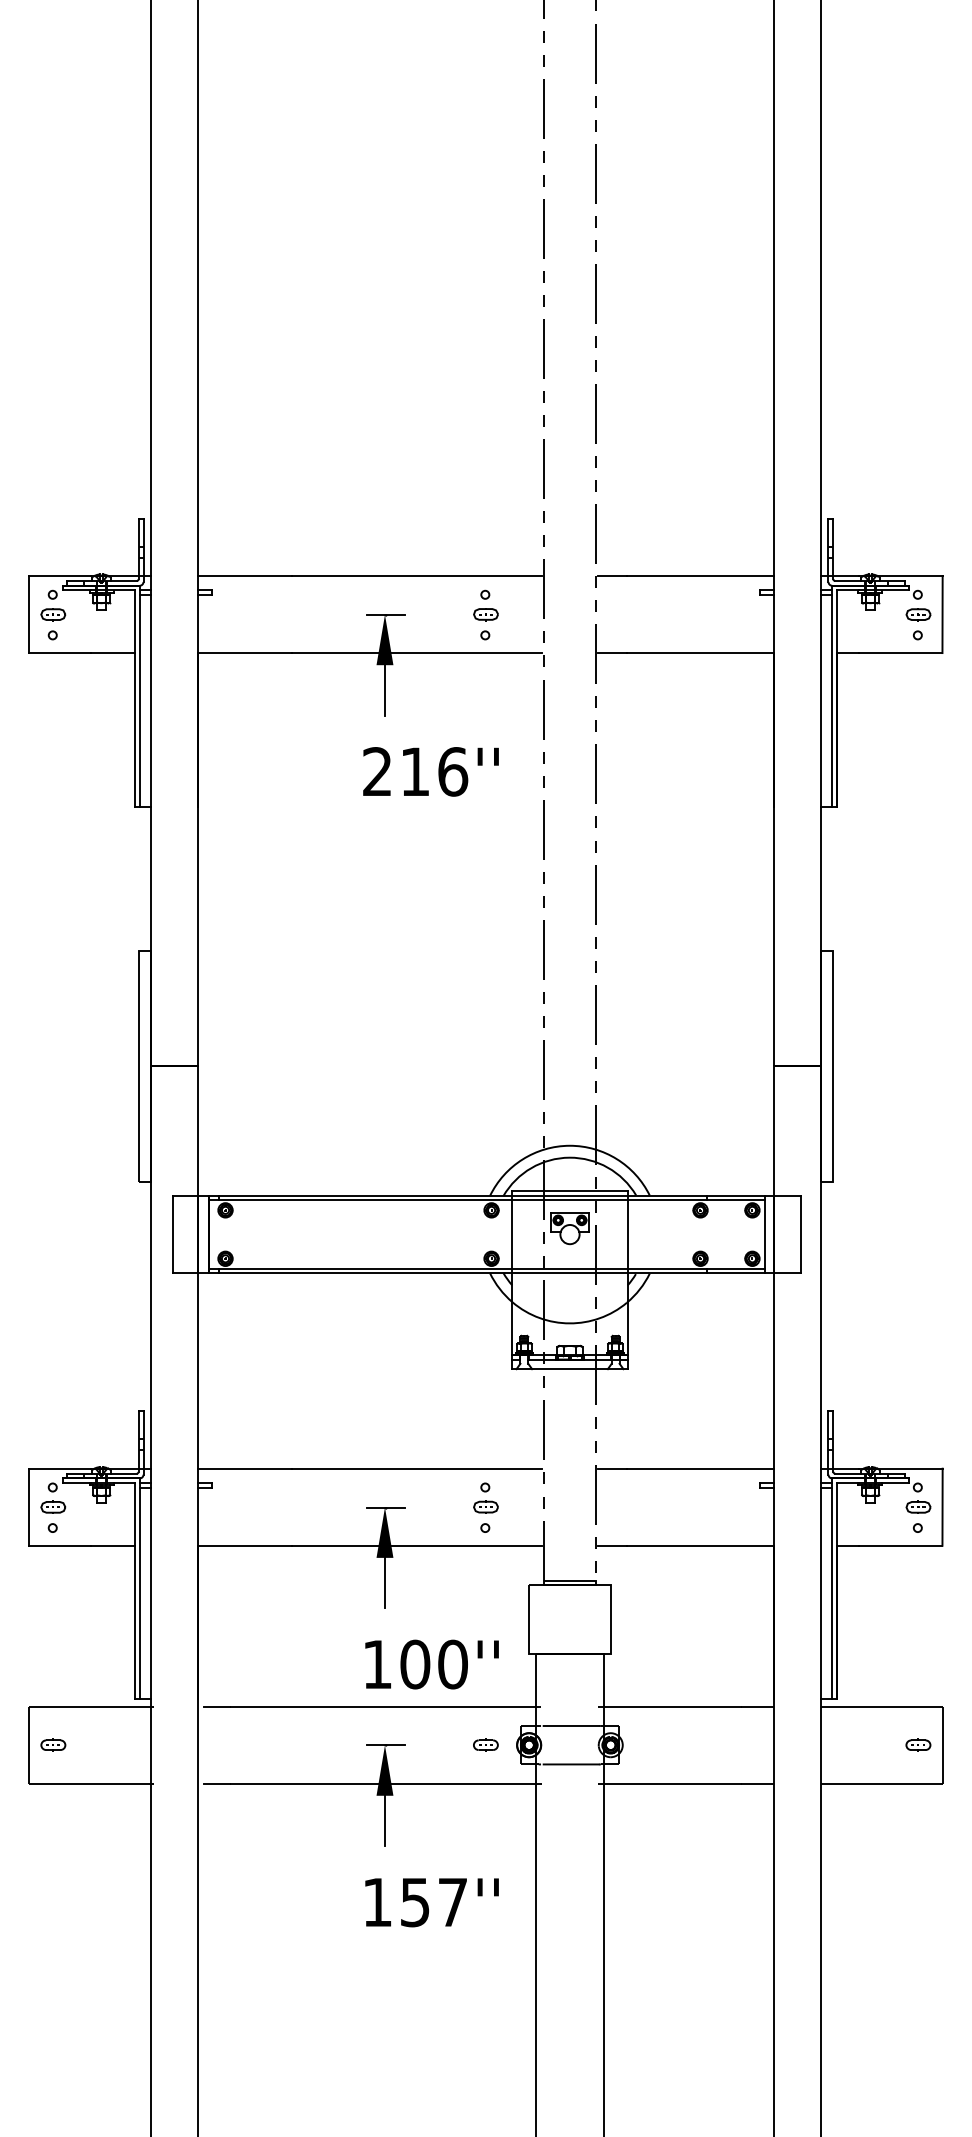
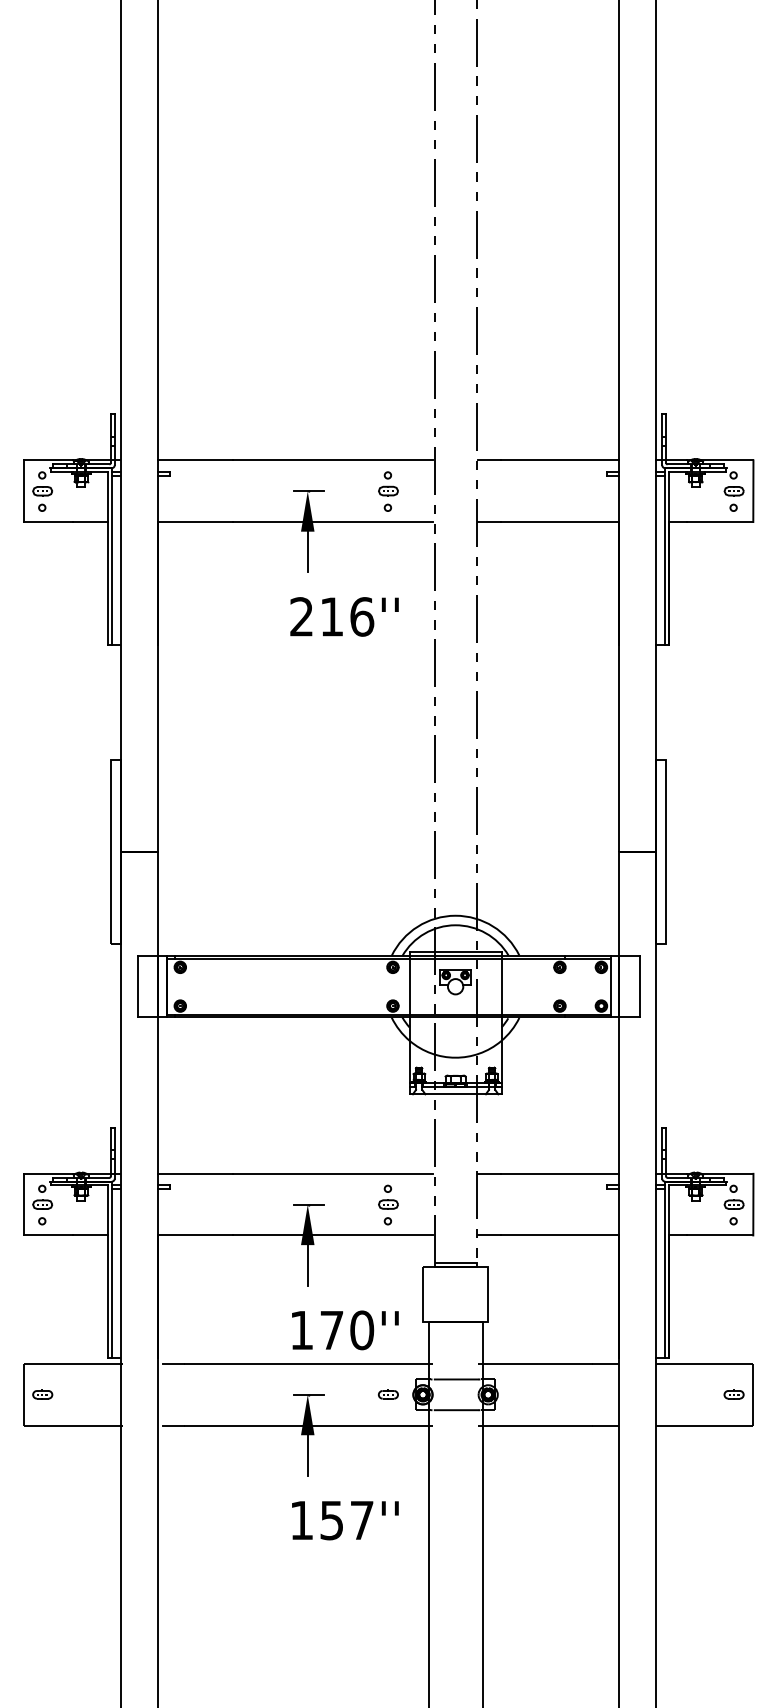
text: (415, 1664) -> (332, 1330), 100'' -> 170''

